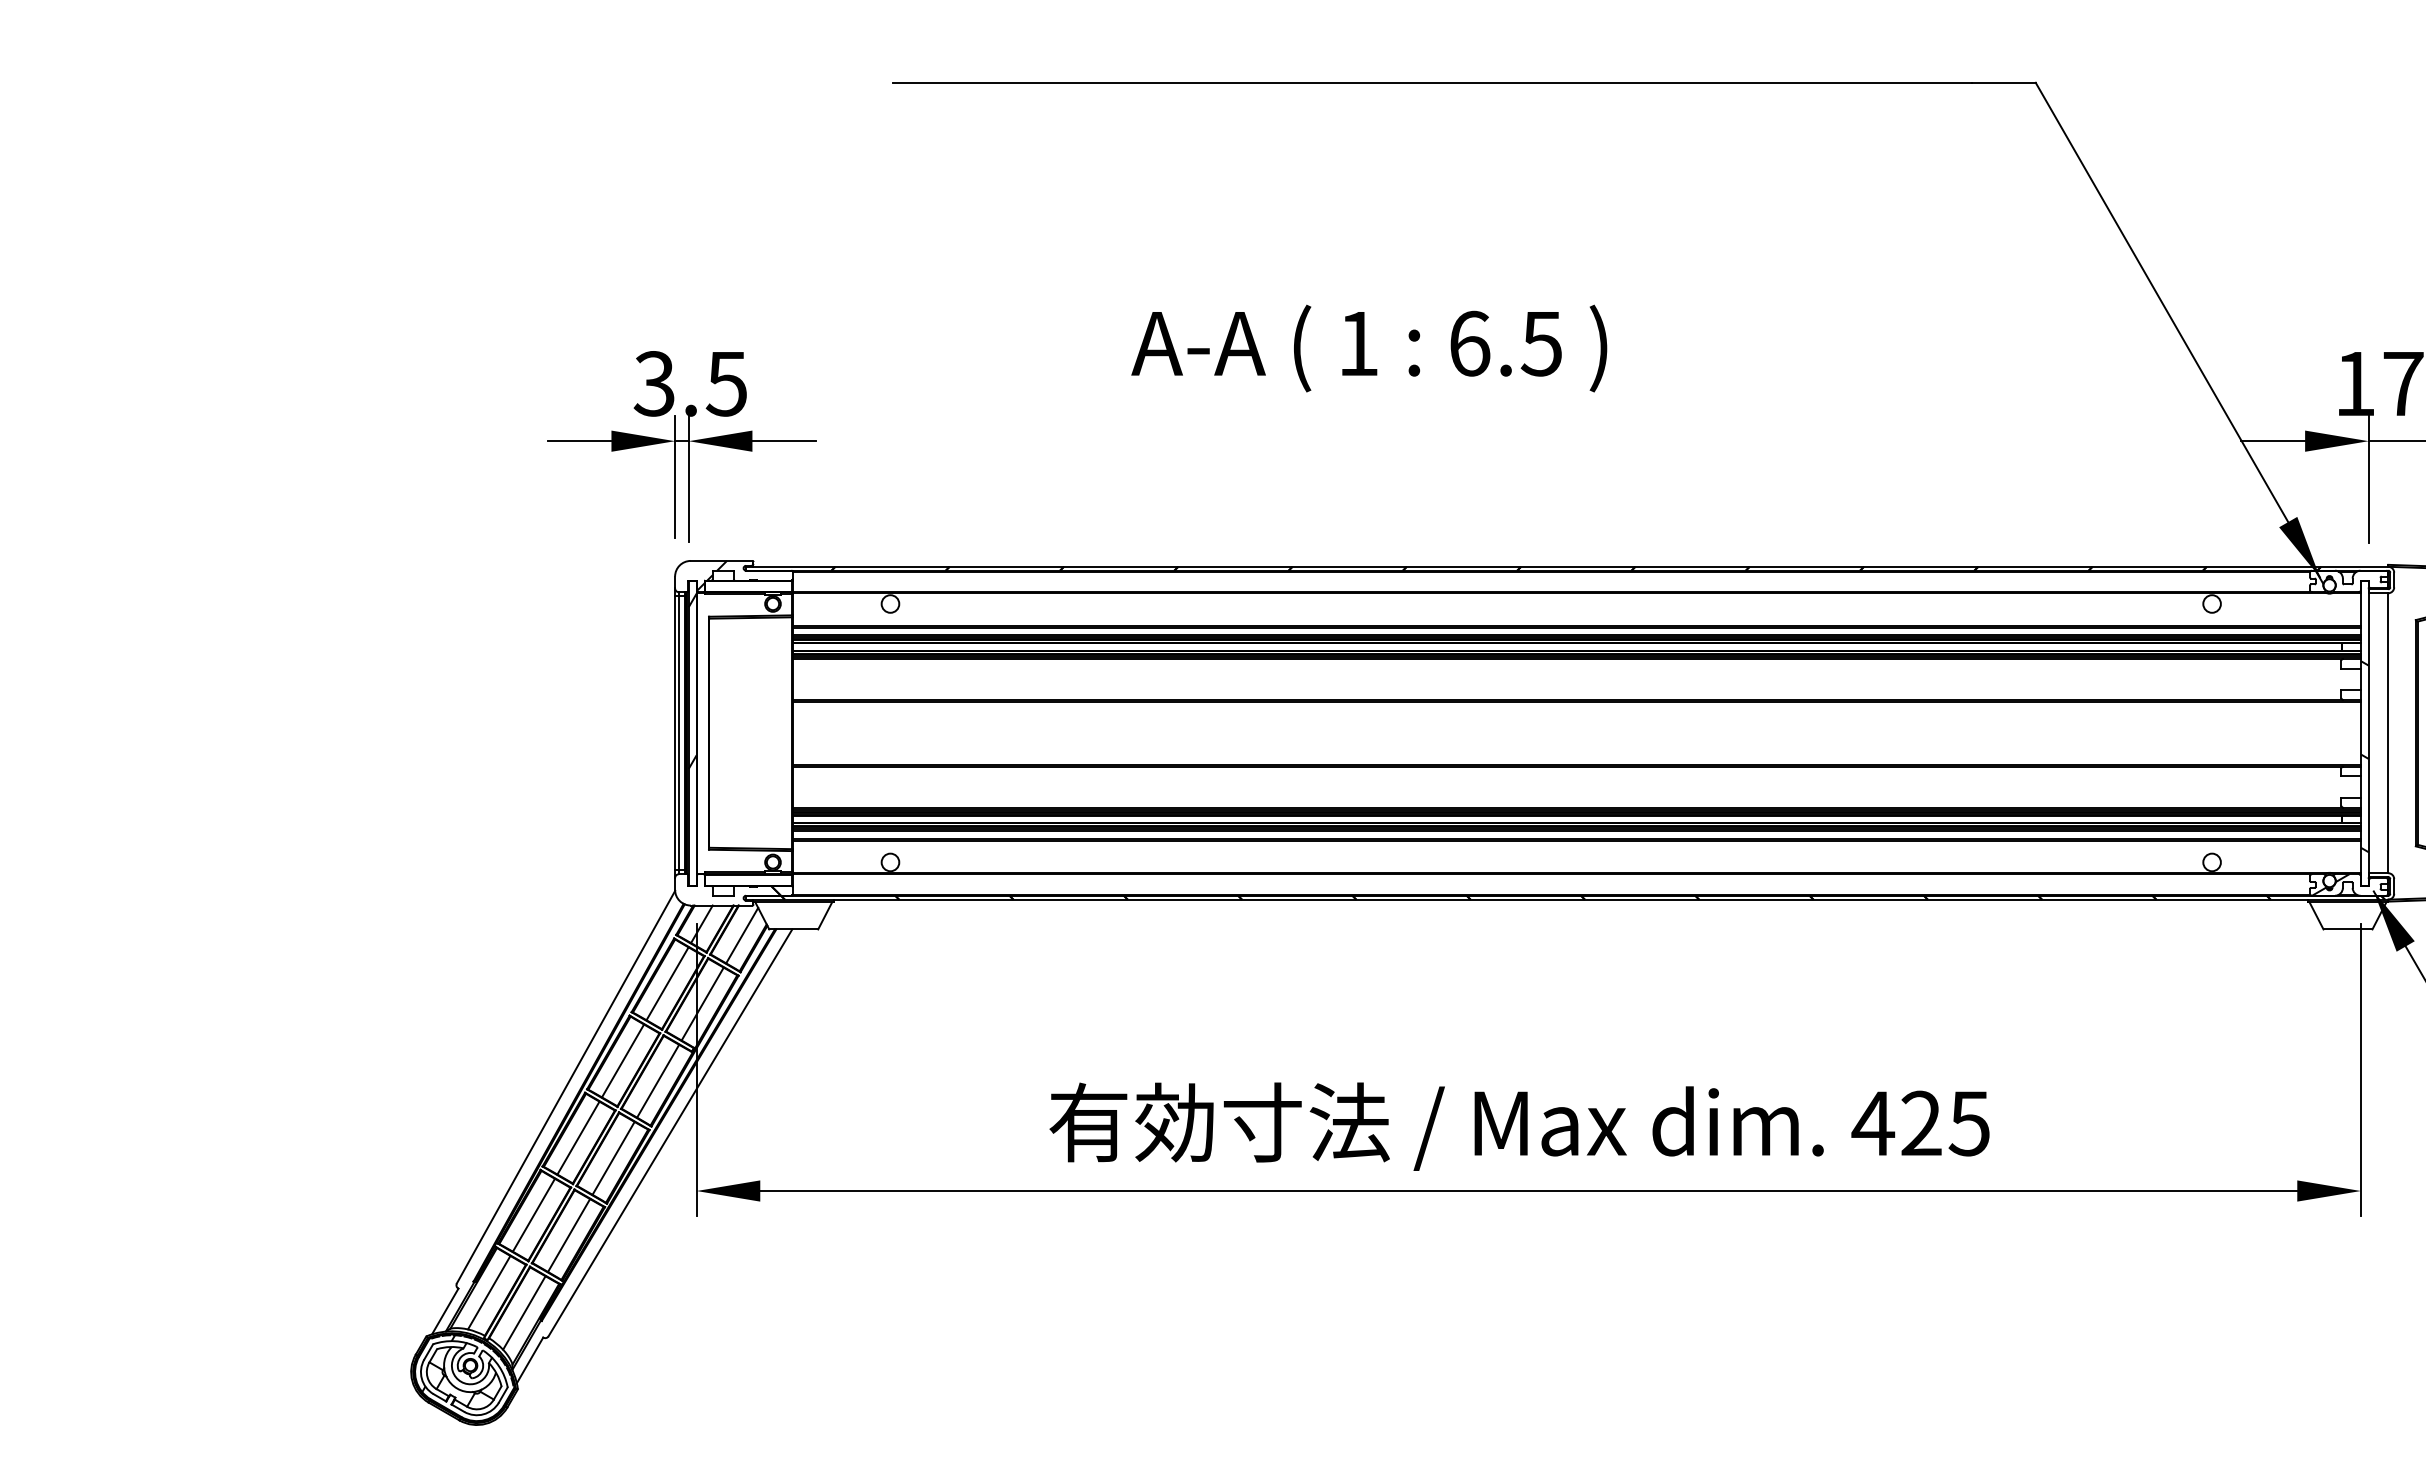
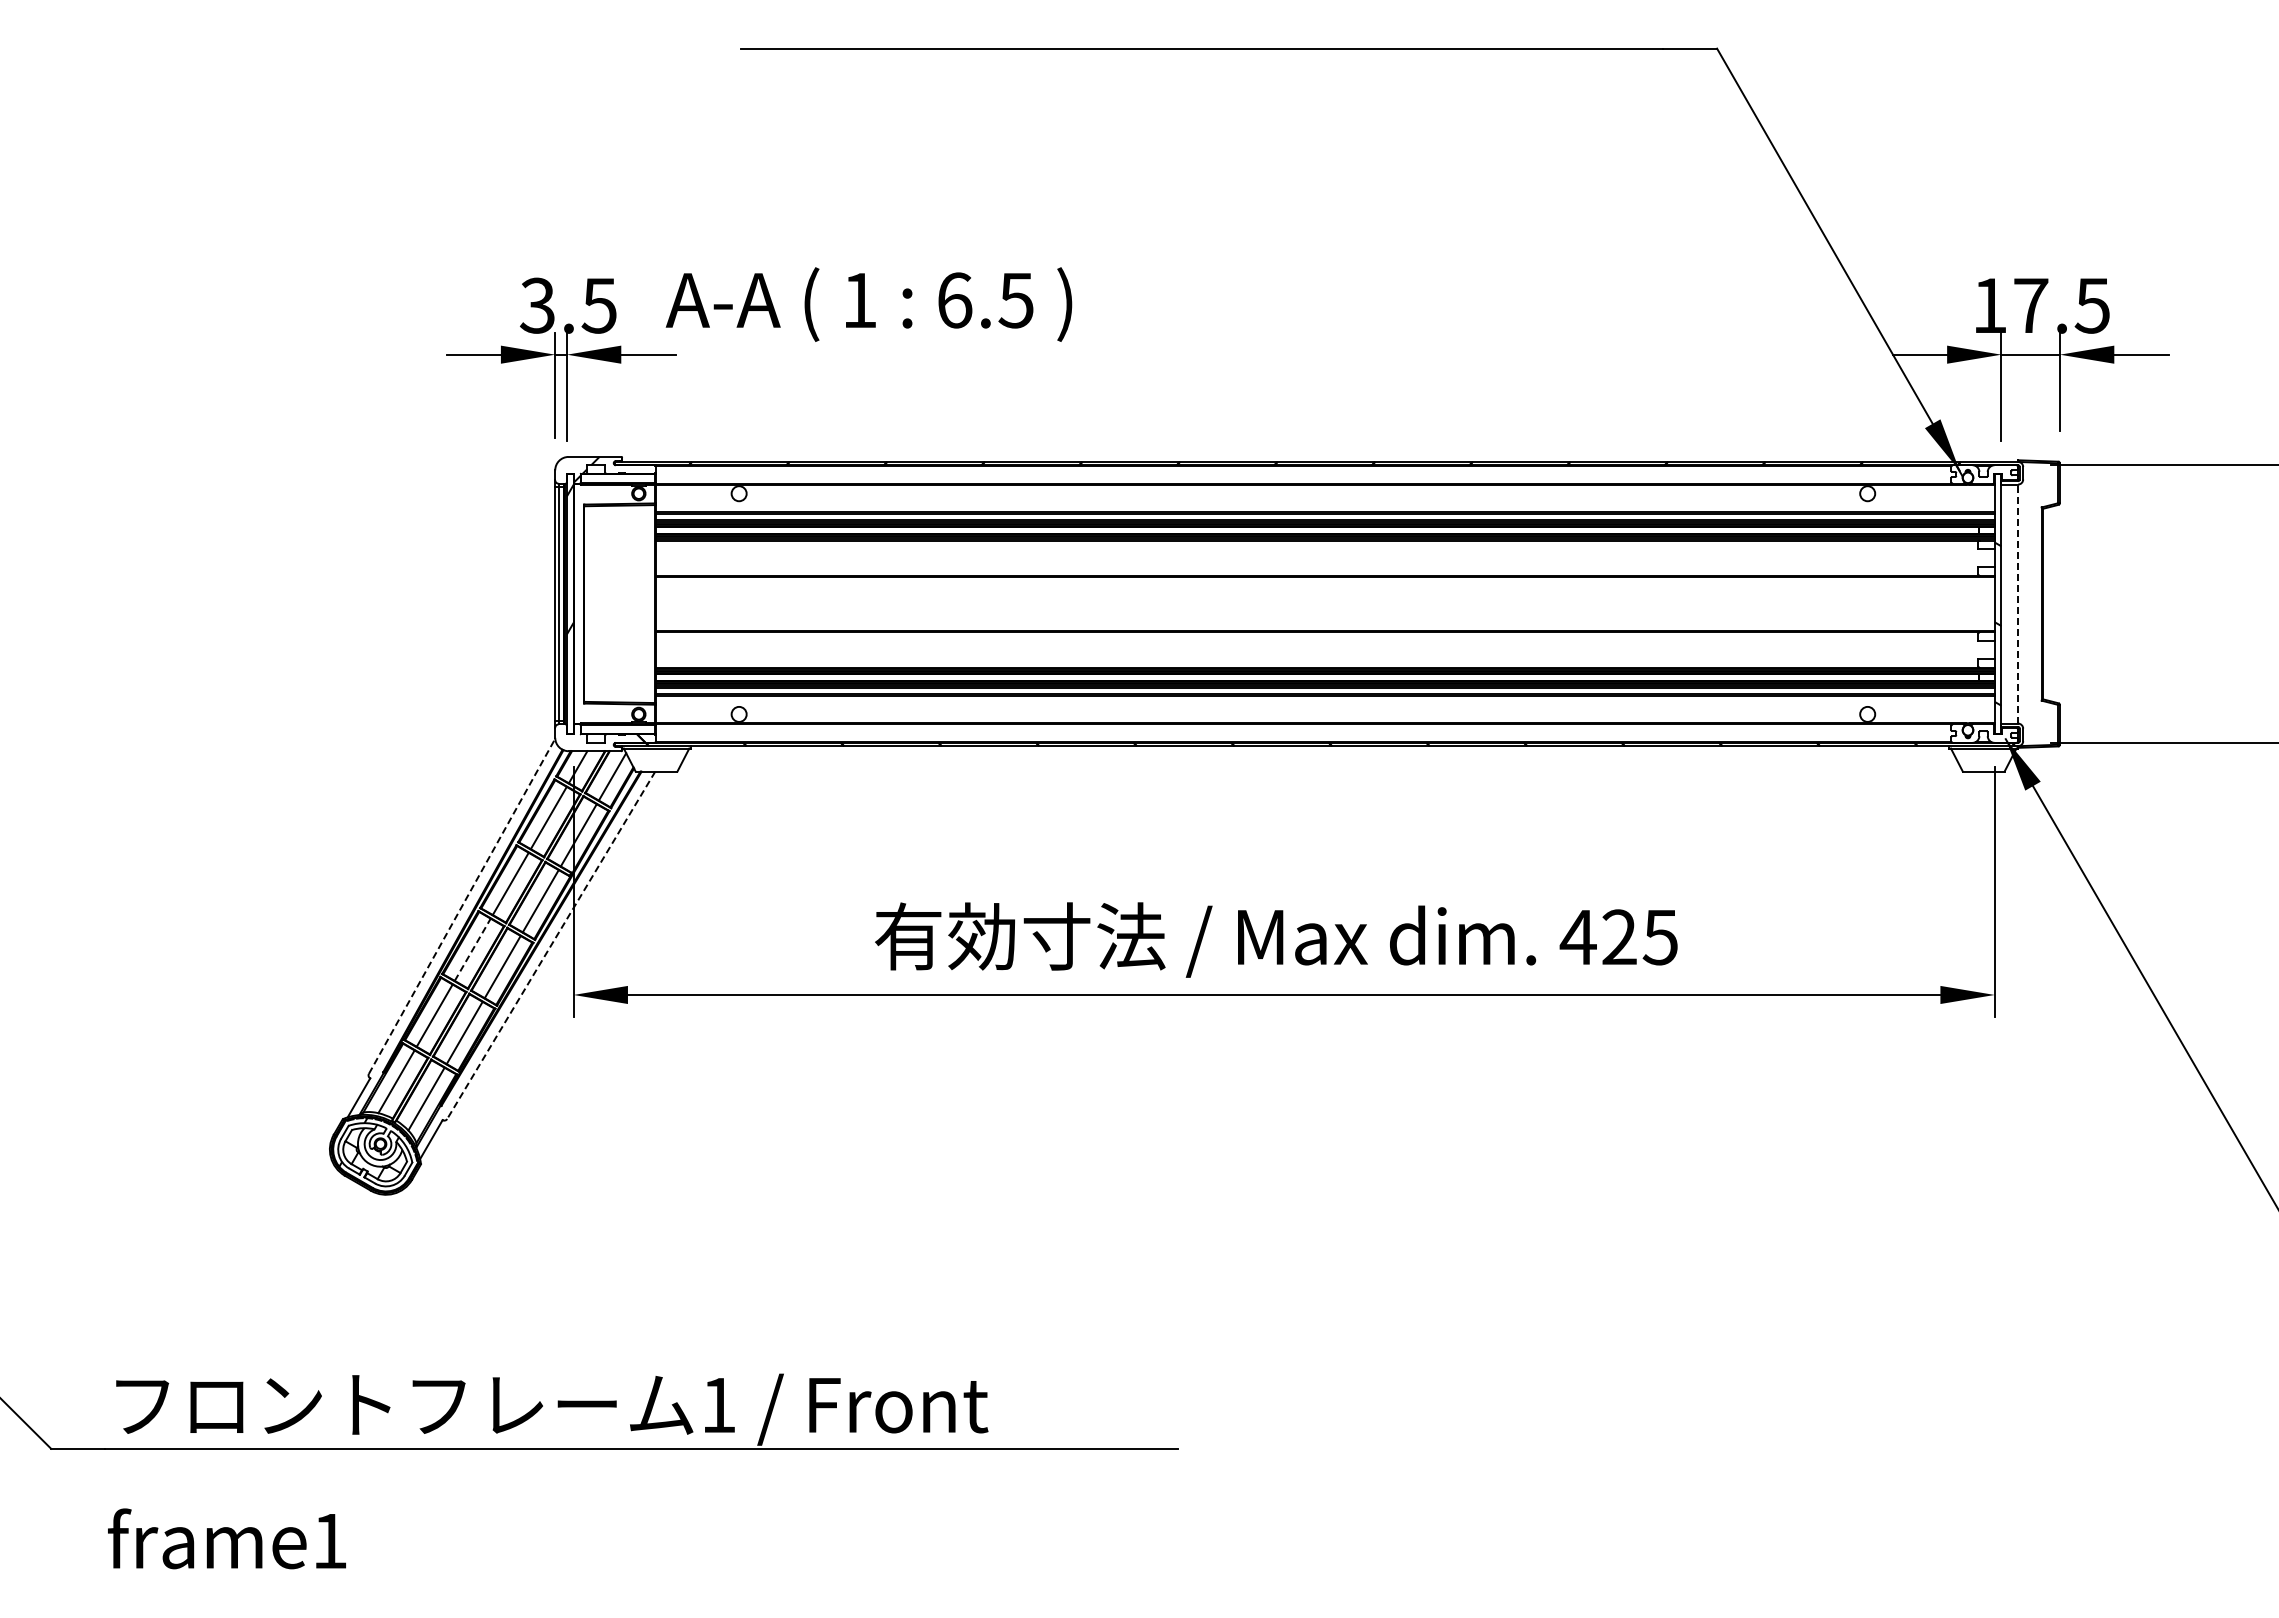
text: (1368, 348) -> (868, 304), moved
line: (2388, 733) -> (2018, 604), solid -> dashed
hatch: (2330, 884) -> (1968, 733), removed
line: (566, 1087) -> (462, 906), solid -> dashed
line: (670, 1133) -> (551, 945), solid -> dashed
line: (578, 1137) -> (472, 949), solid -> dashed

